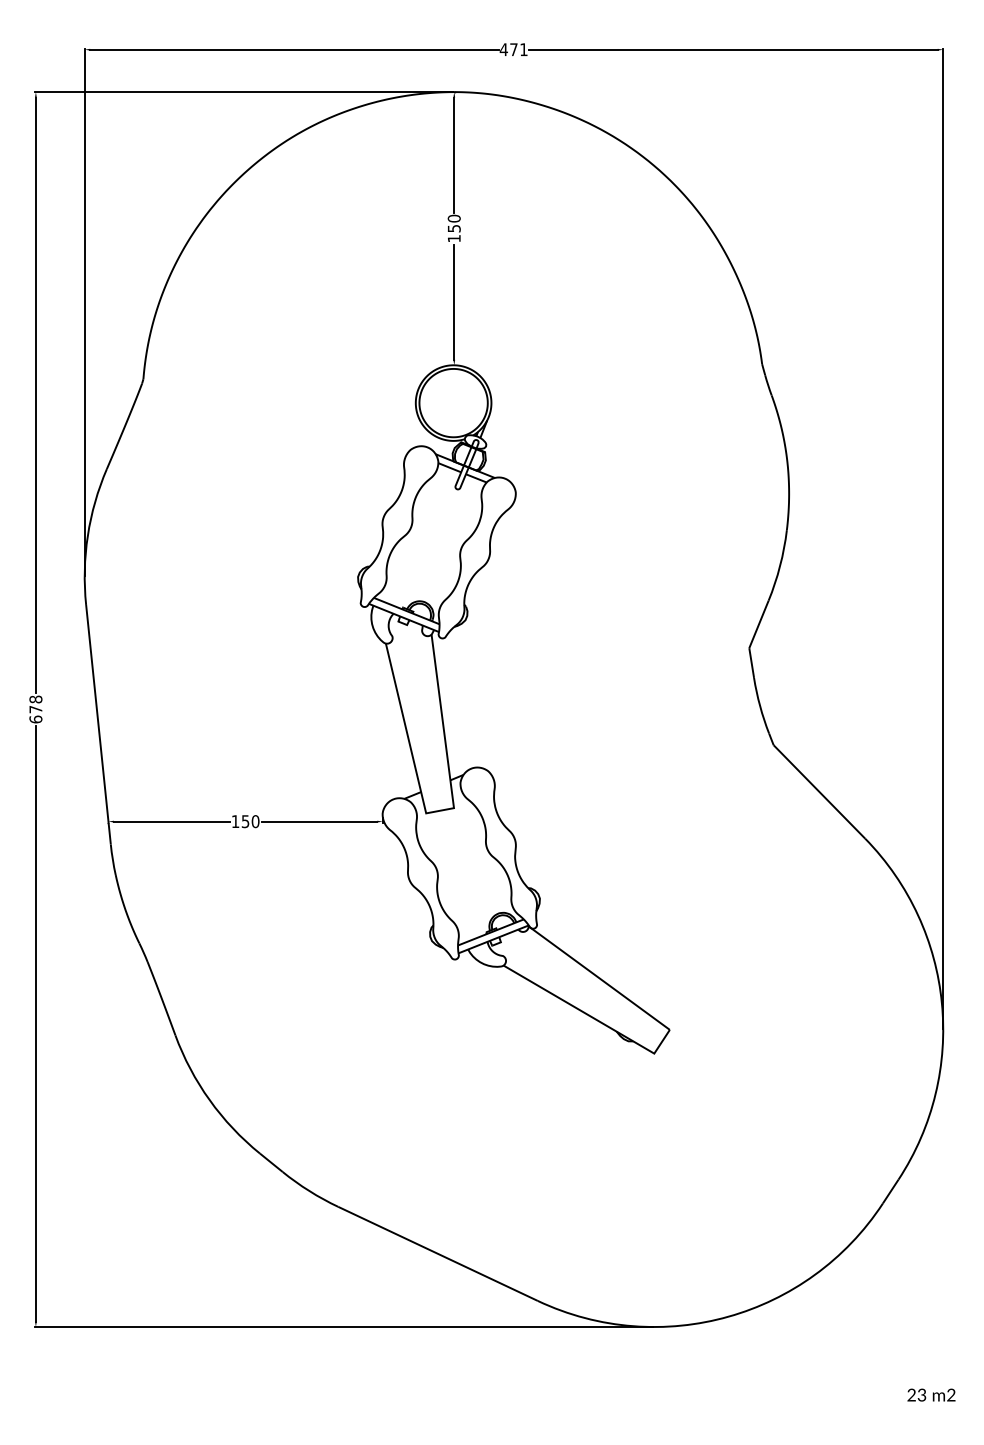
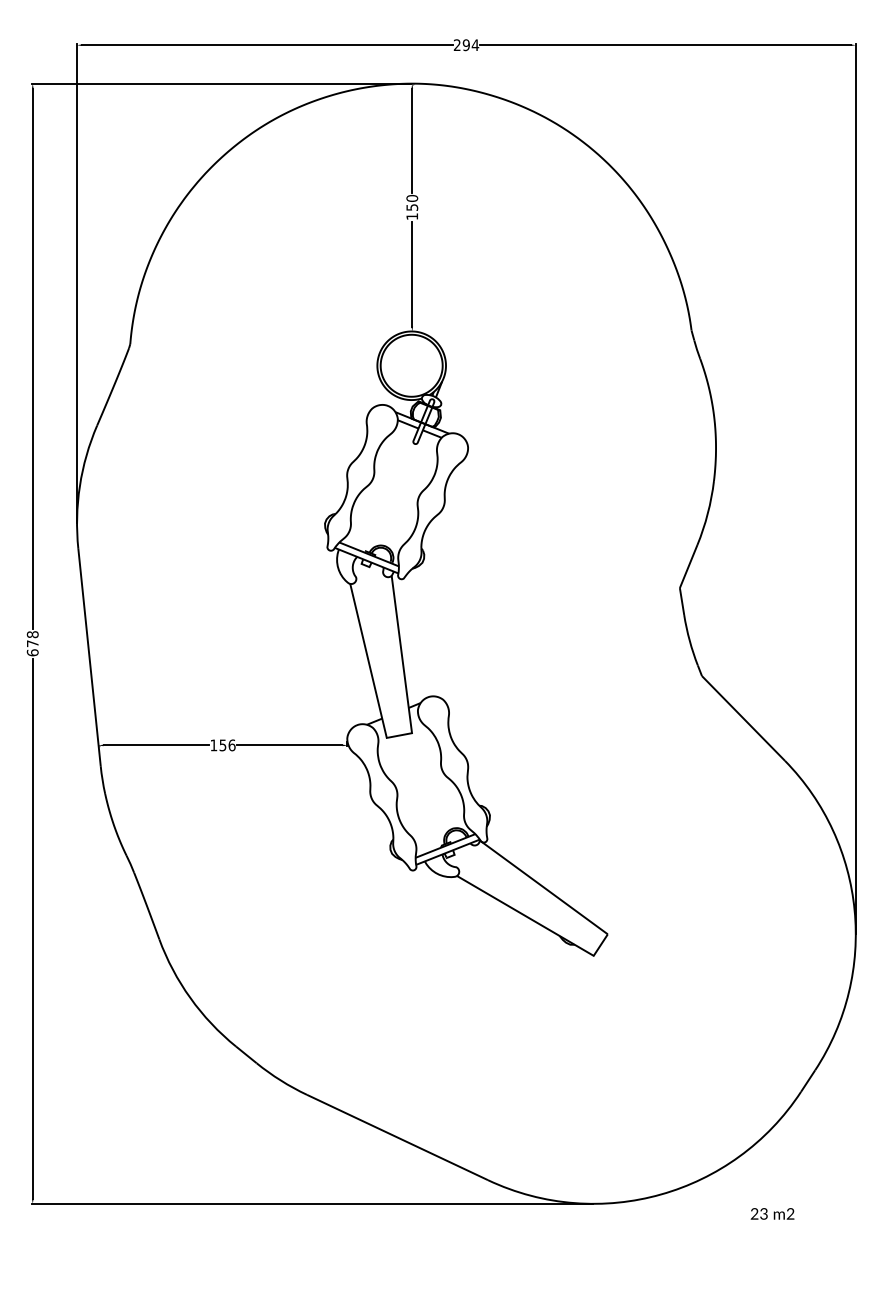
text: (513, 49) -> (466, 45), 471 -> 294
text: (255, 821) -> (231, 745), 150 -> 156
text: (931, 1394) -> (772, 1213), moved

